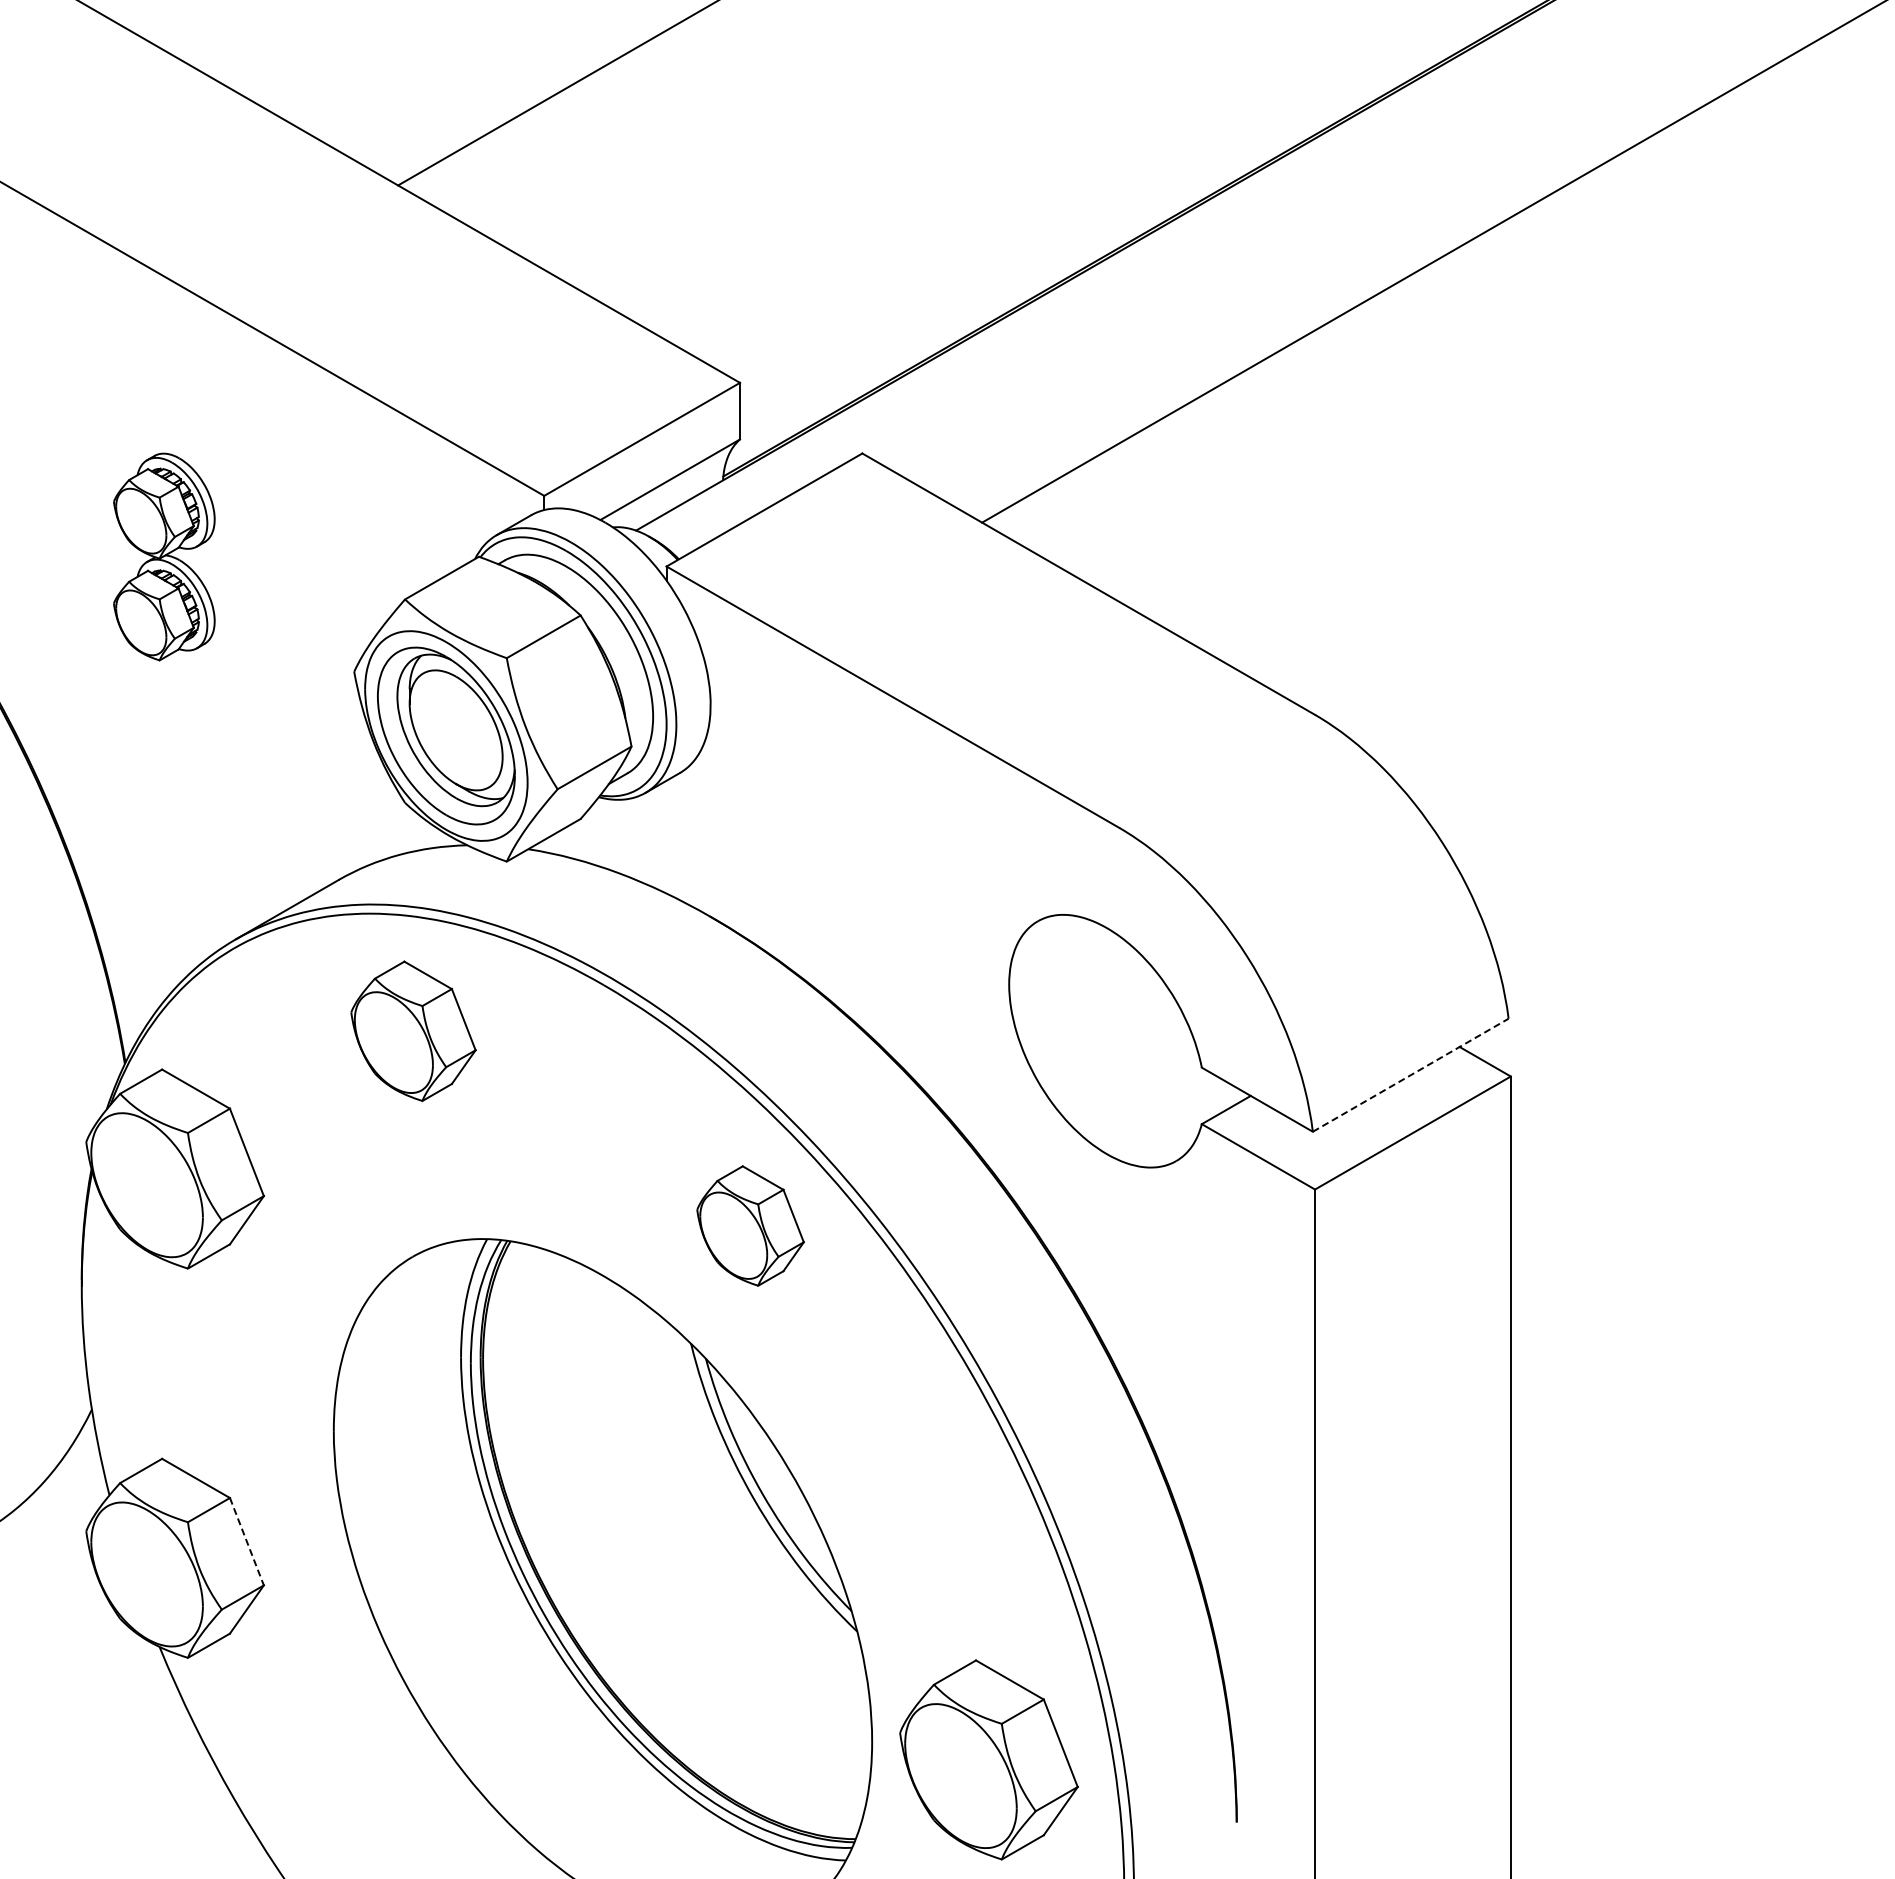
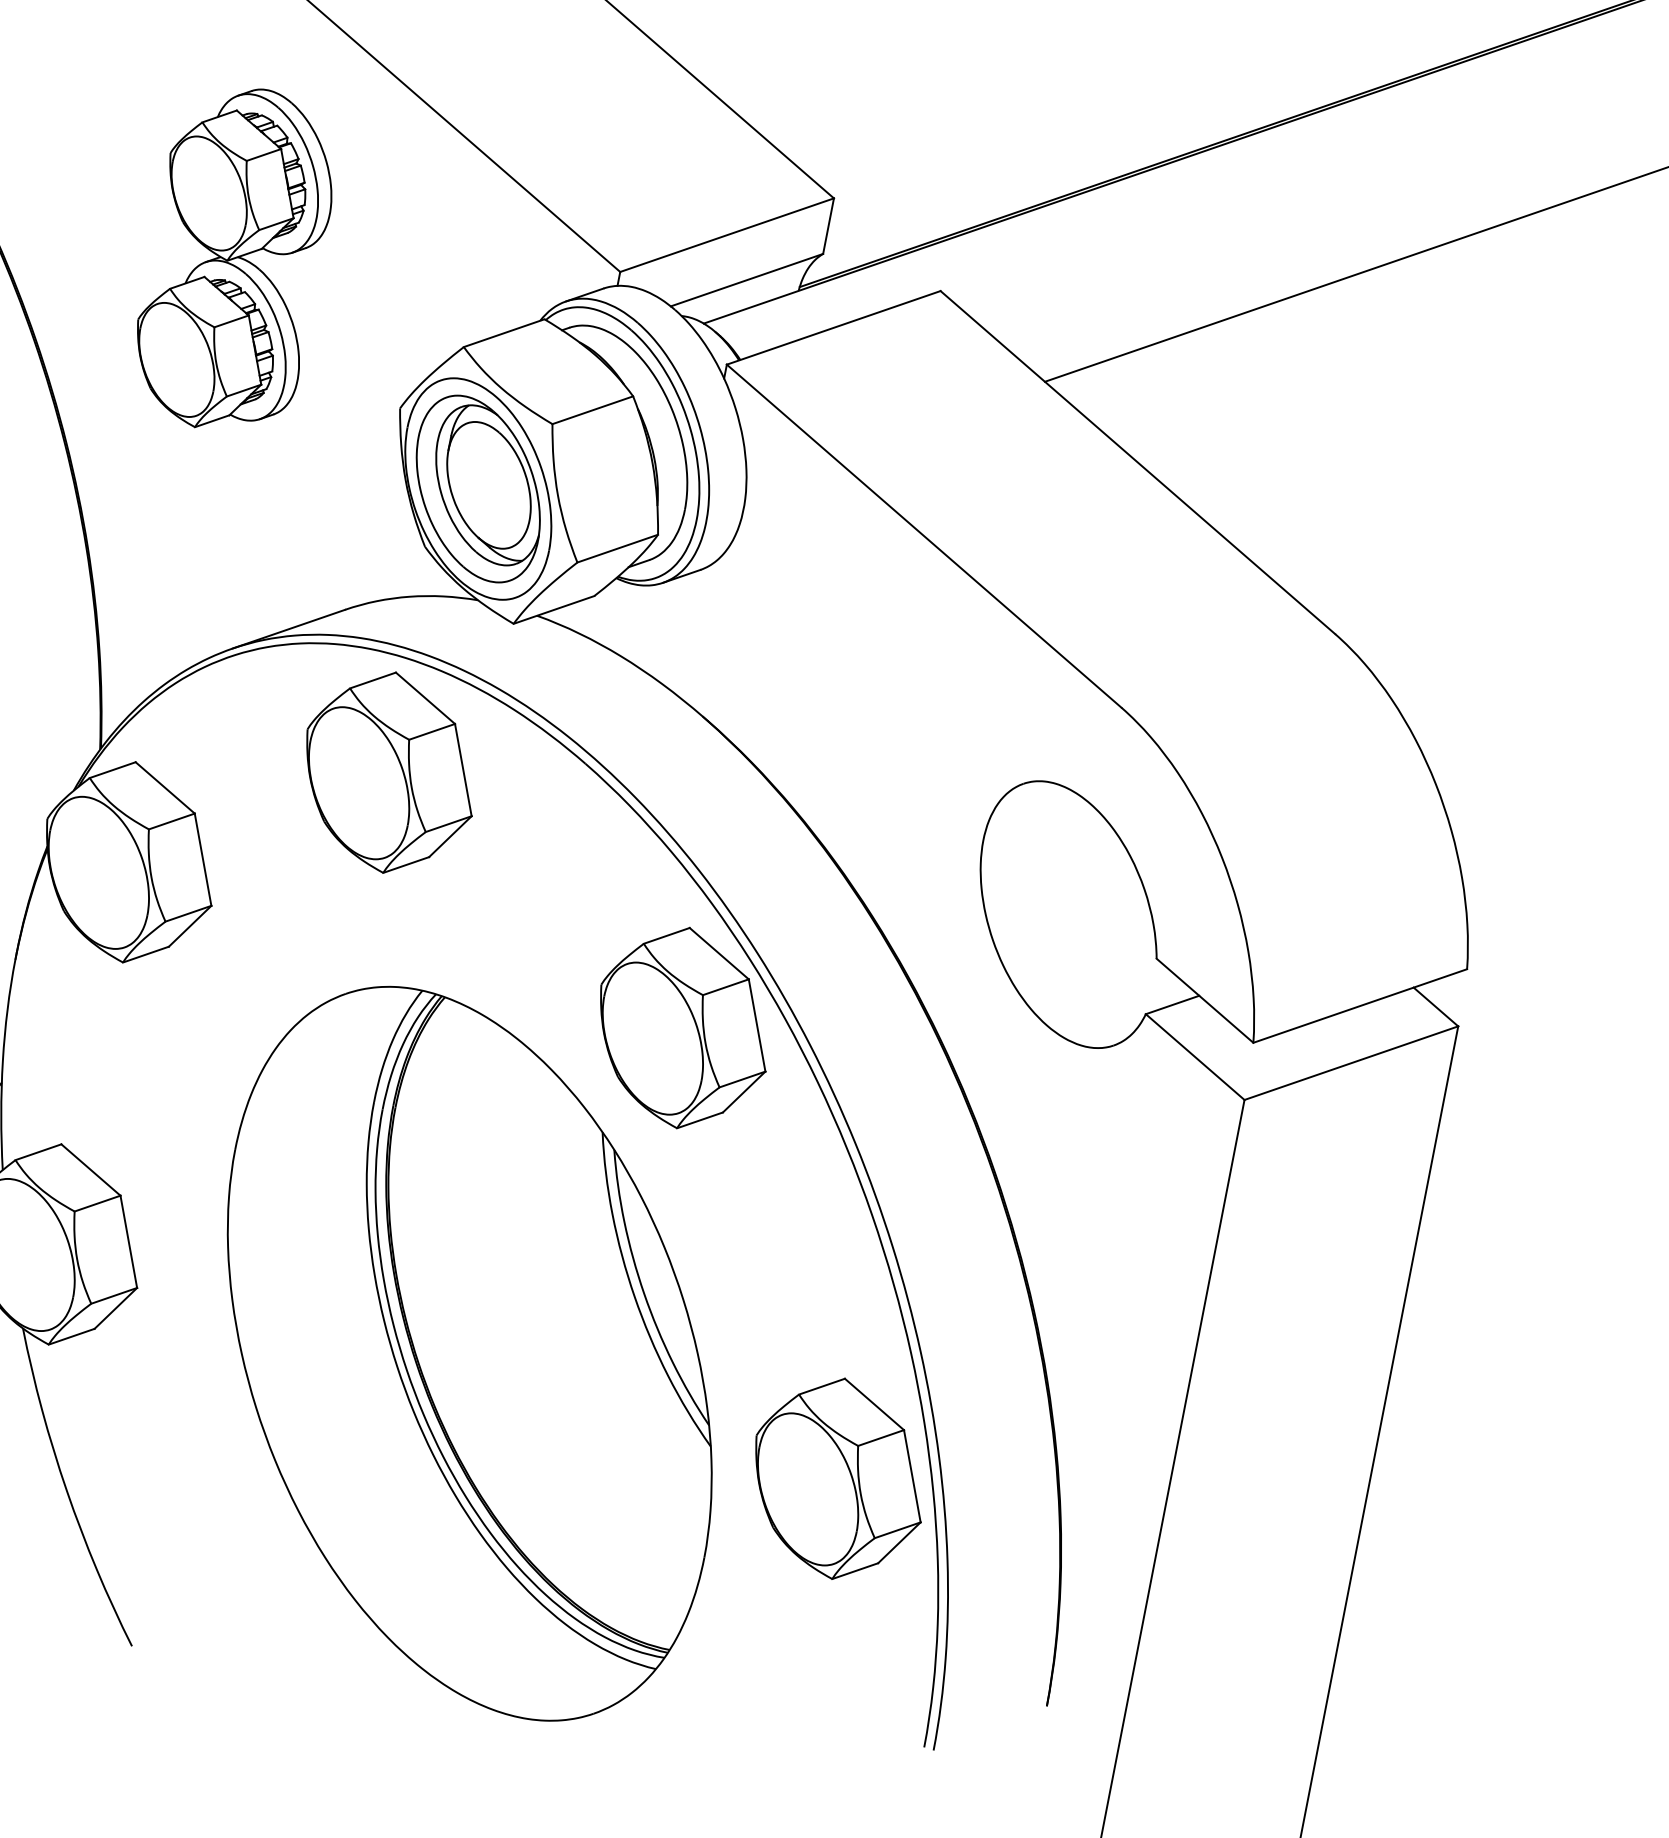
part: (164, 556) -> (235, 259), size x1.67
part: (413, 1030) -> (389, 771), size x1.43
line: (1411, 1075) -> (1360, 1006), dashed -> solid
part: (750, 1225) -> (683, 1027), size x1.67
line: (246, 1541) -> (128, 1241), dashed -> solid
part: (988, 1759) -> (838, 1478), moved

